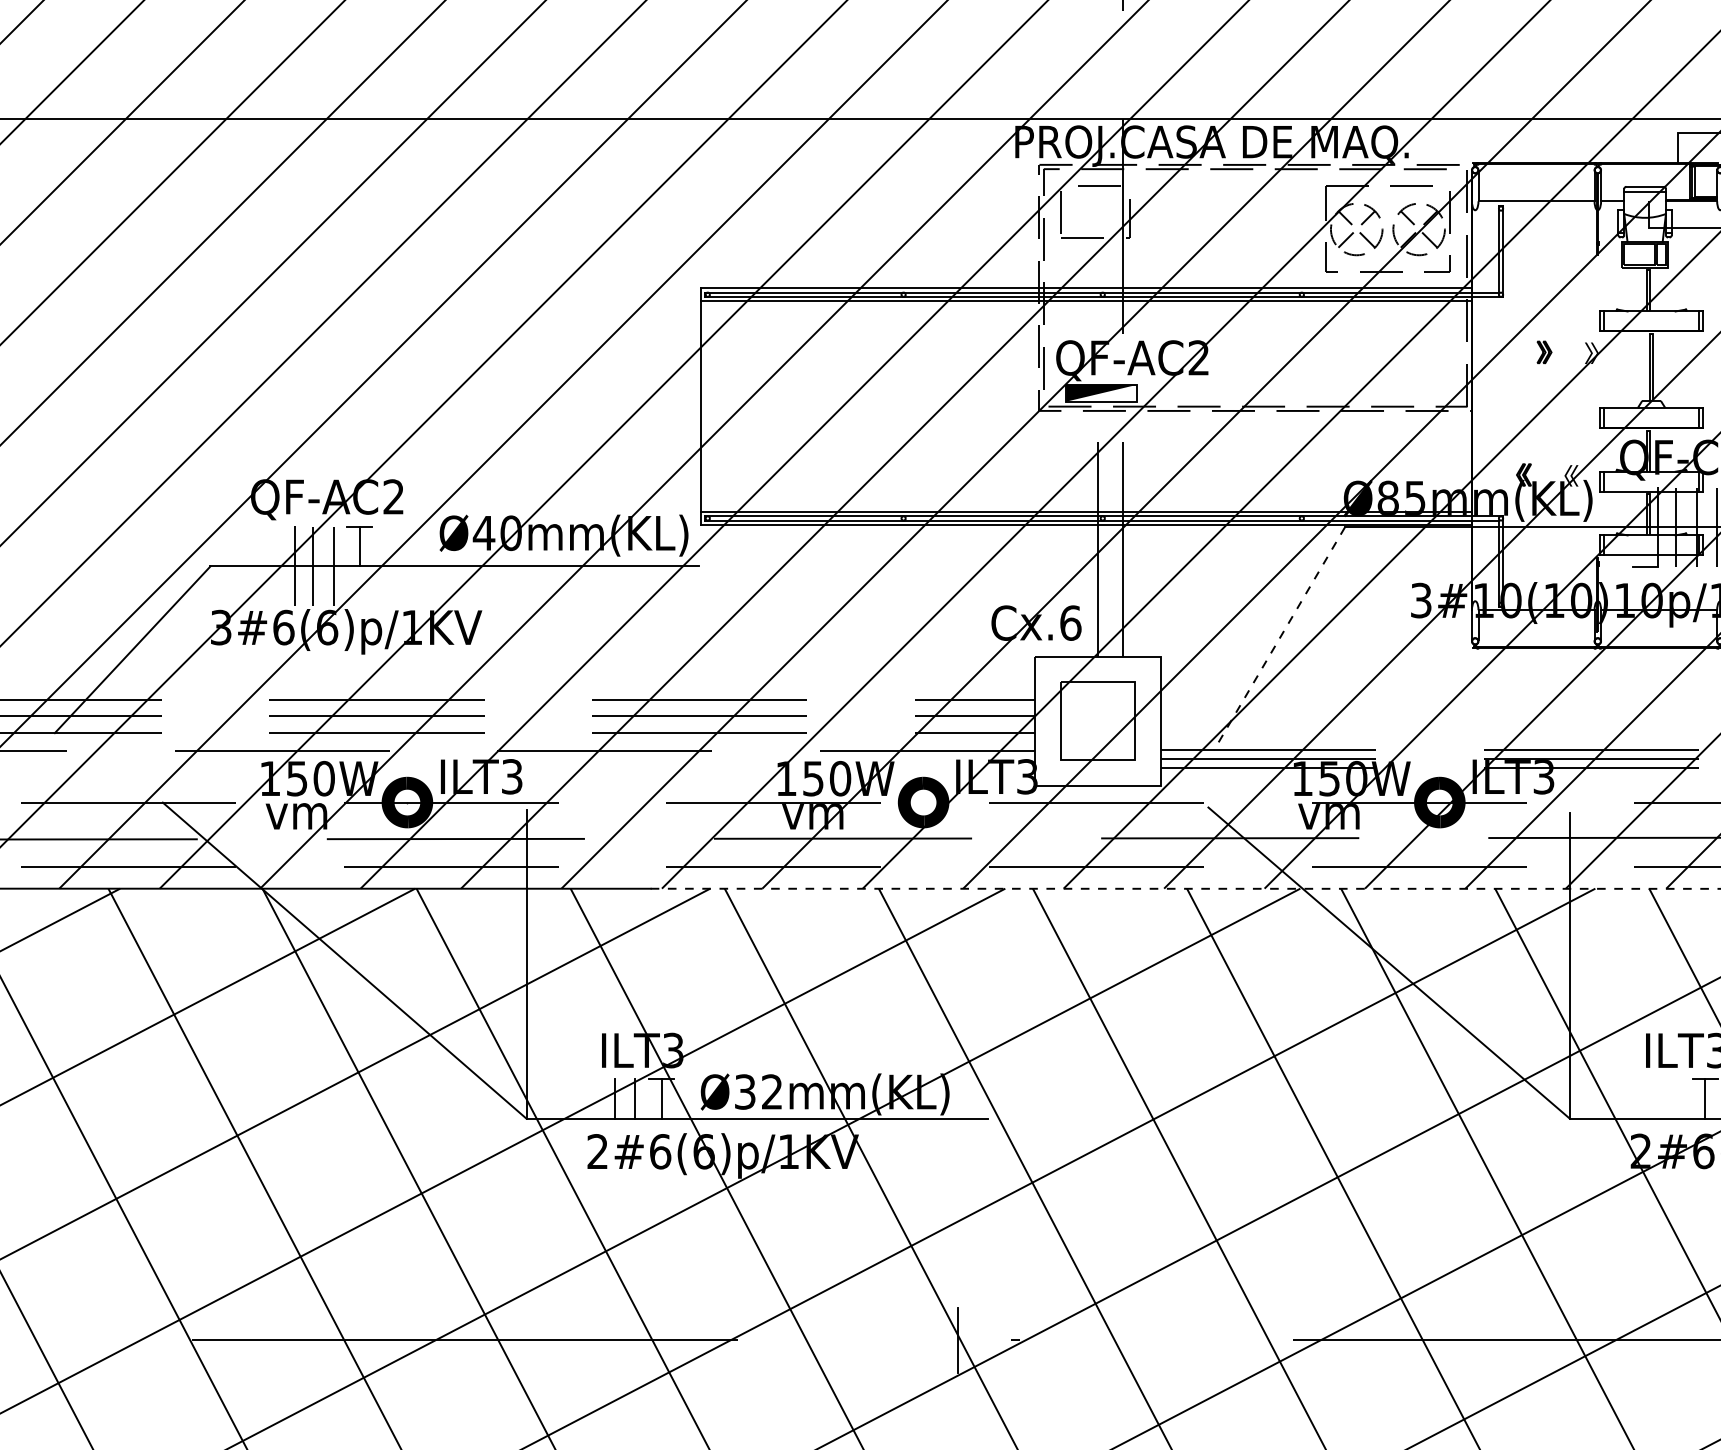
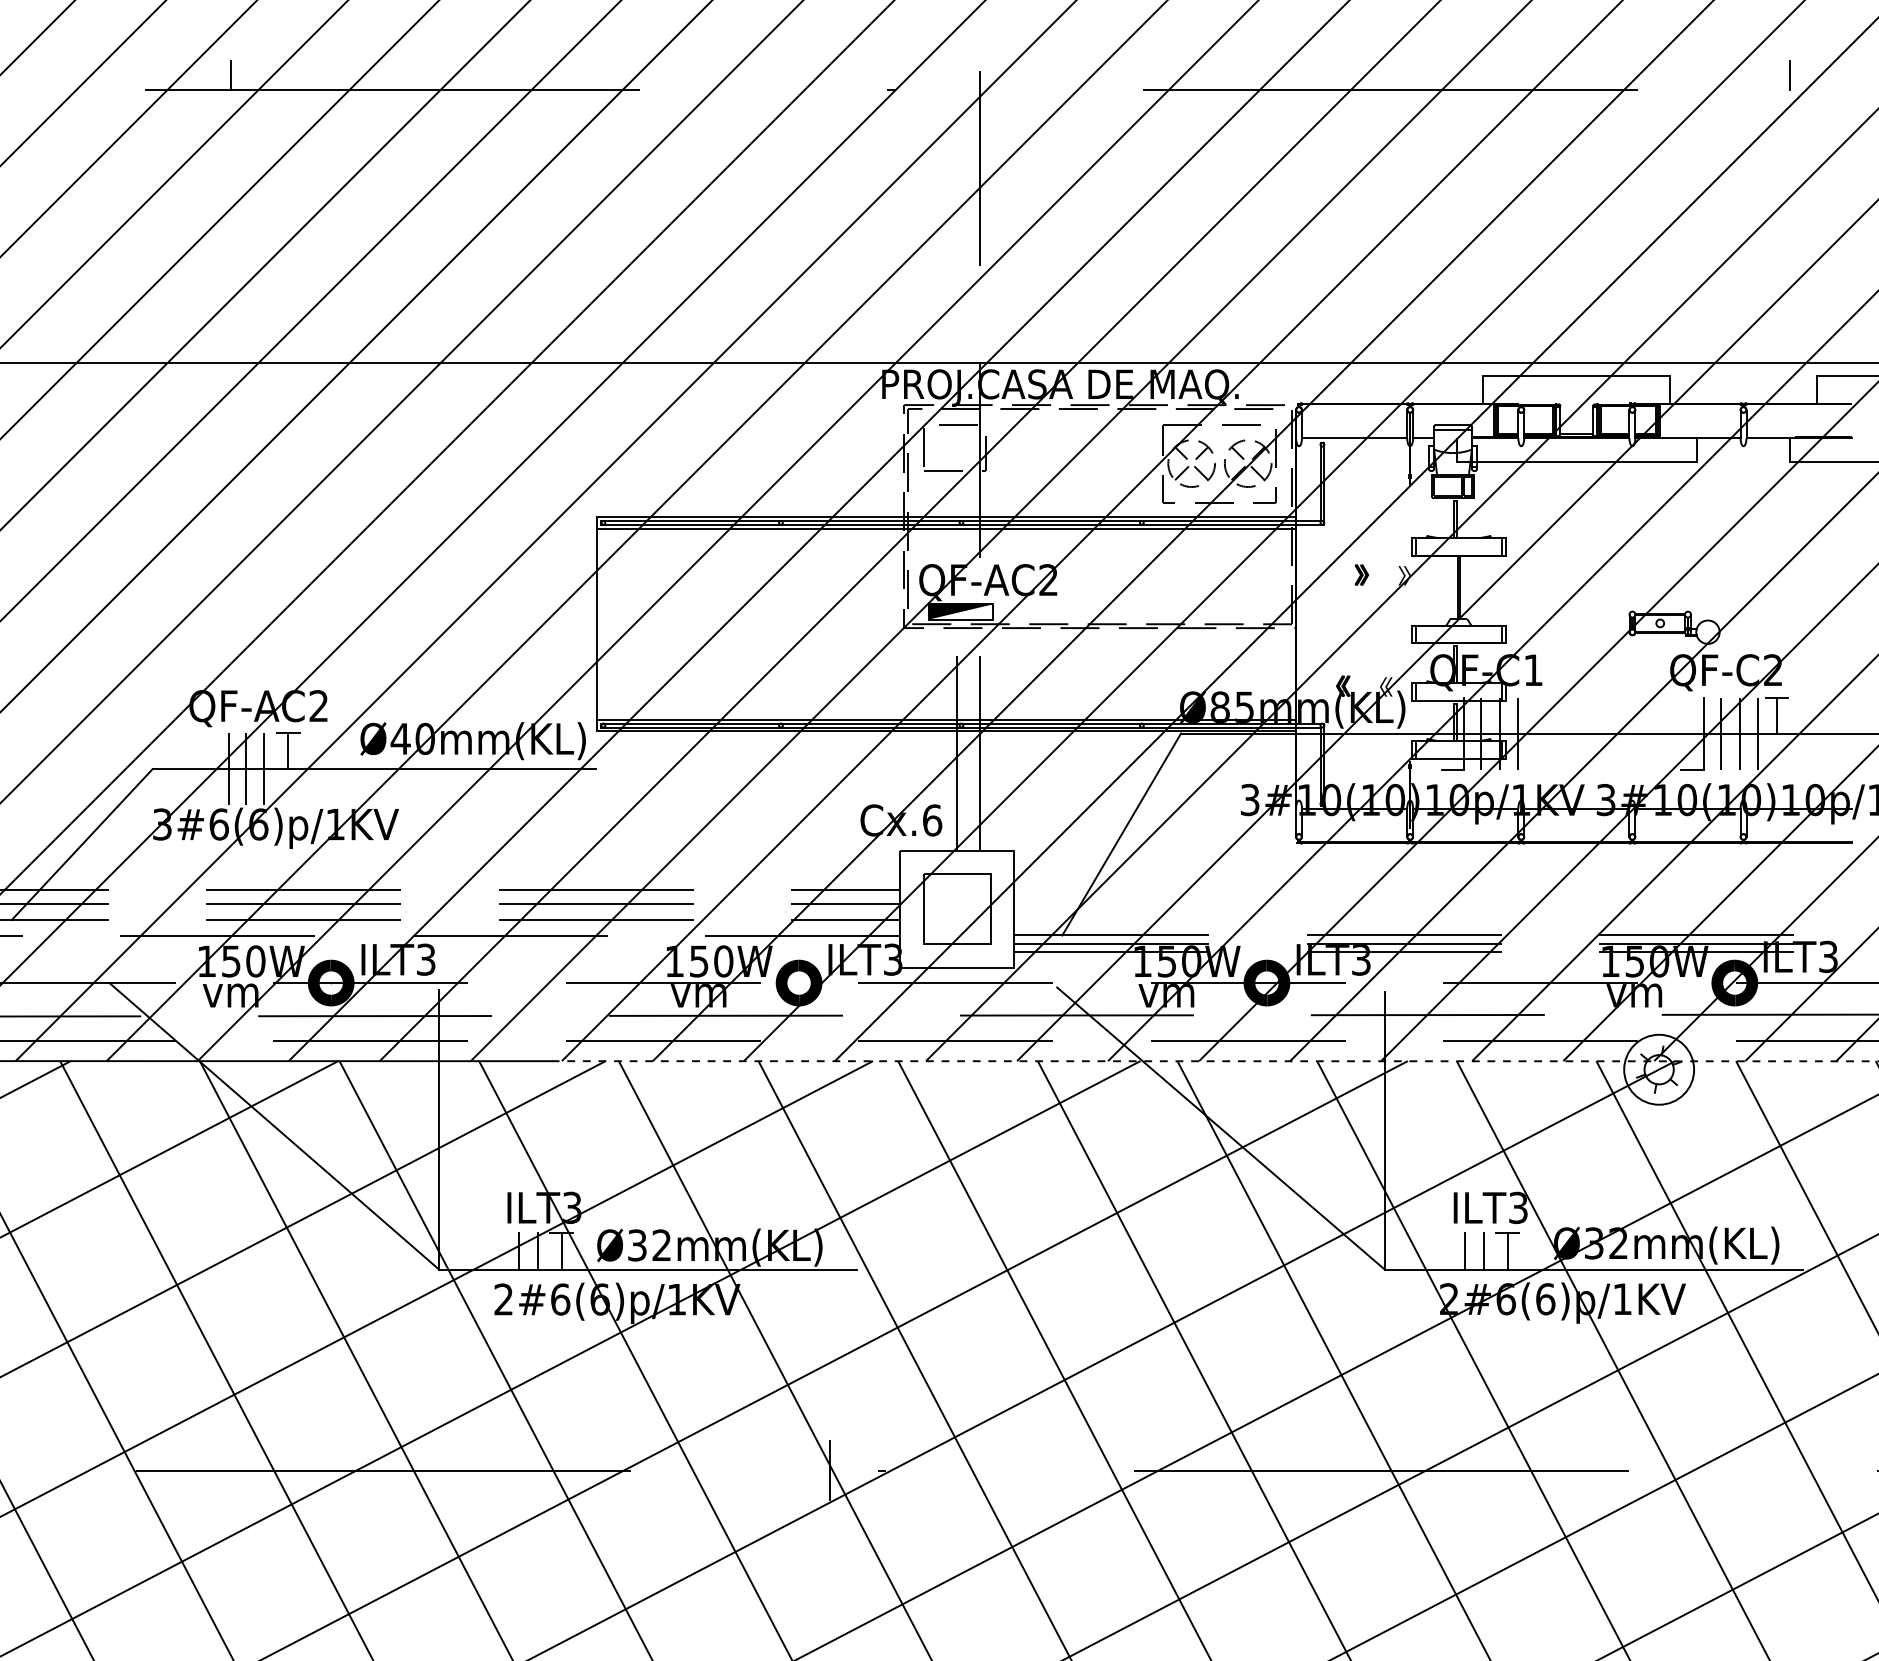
line: (1279, 638) -> (1121, 834), dashed -> solid
line: (1658, 1098) -> (1465, 1251), added
line: (1678, 1098) -> (1483, 1251), added

